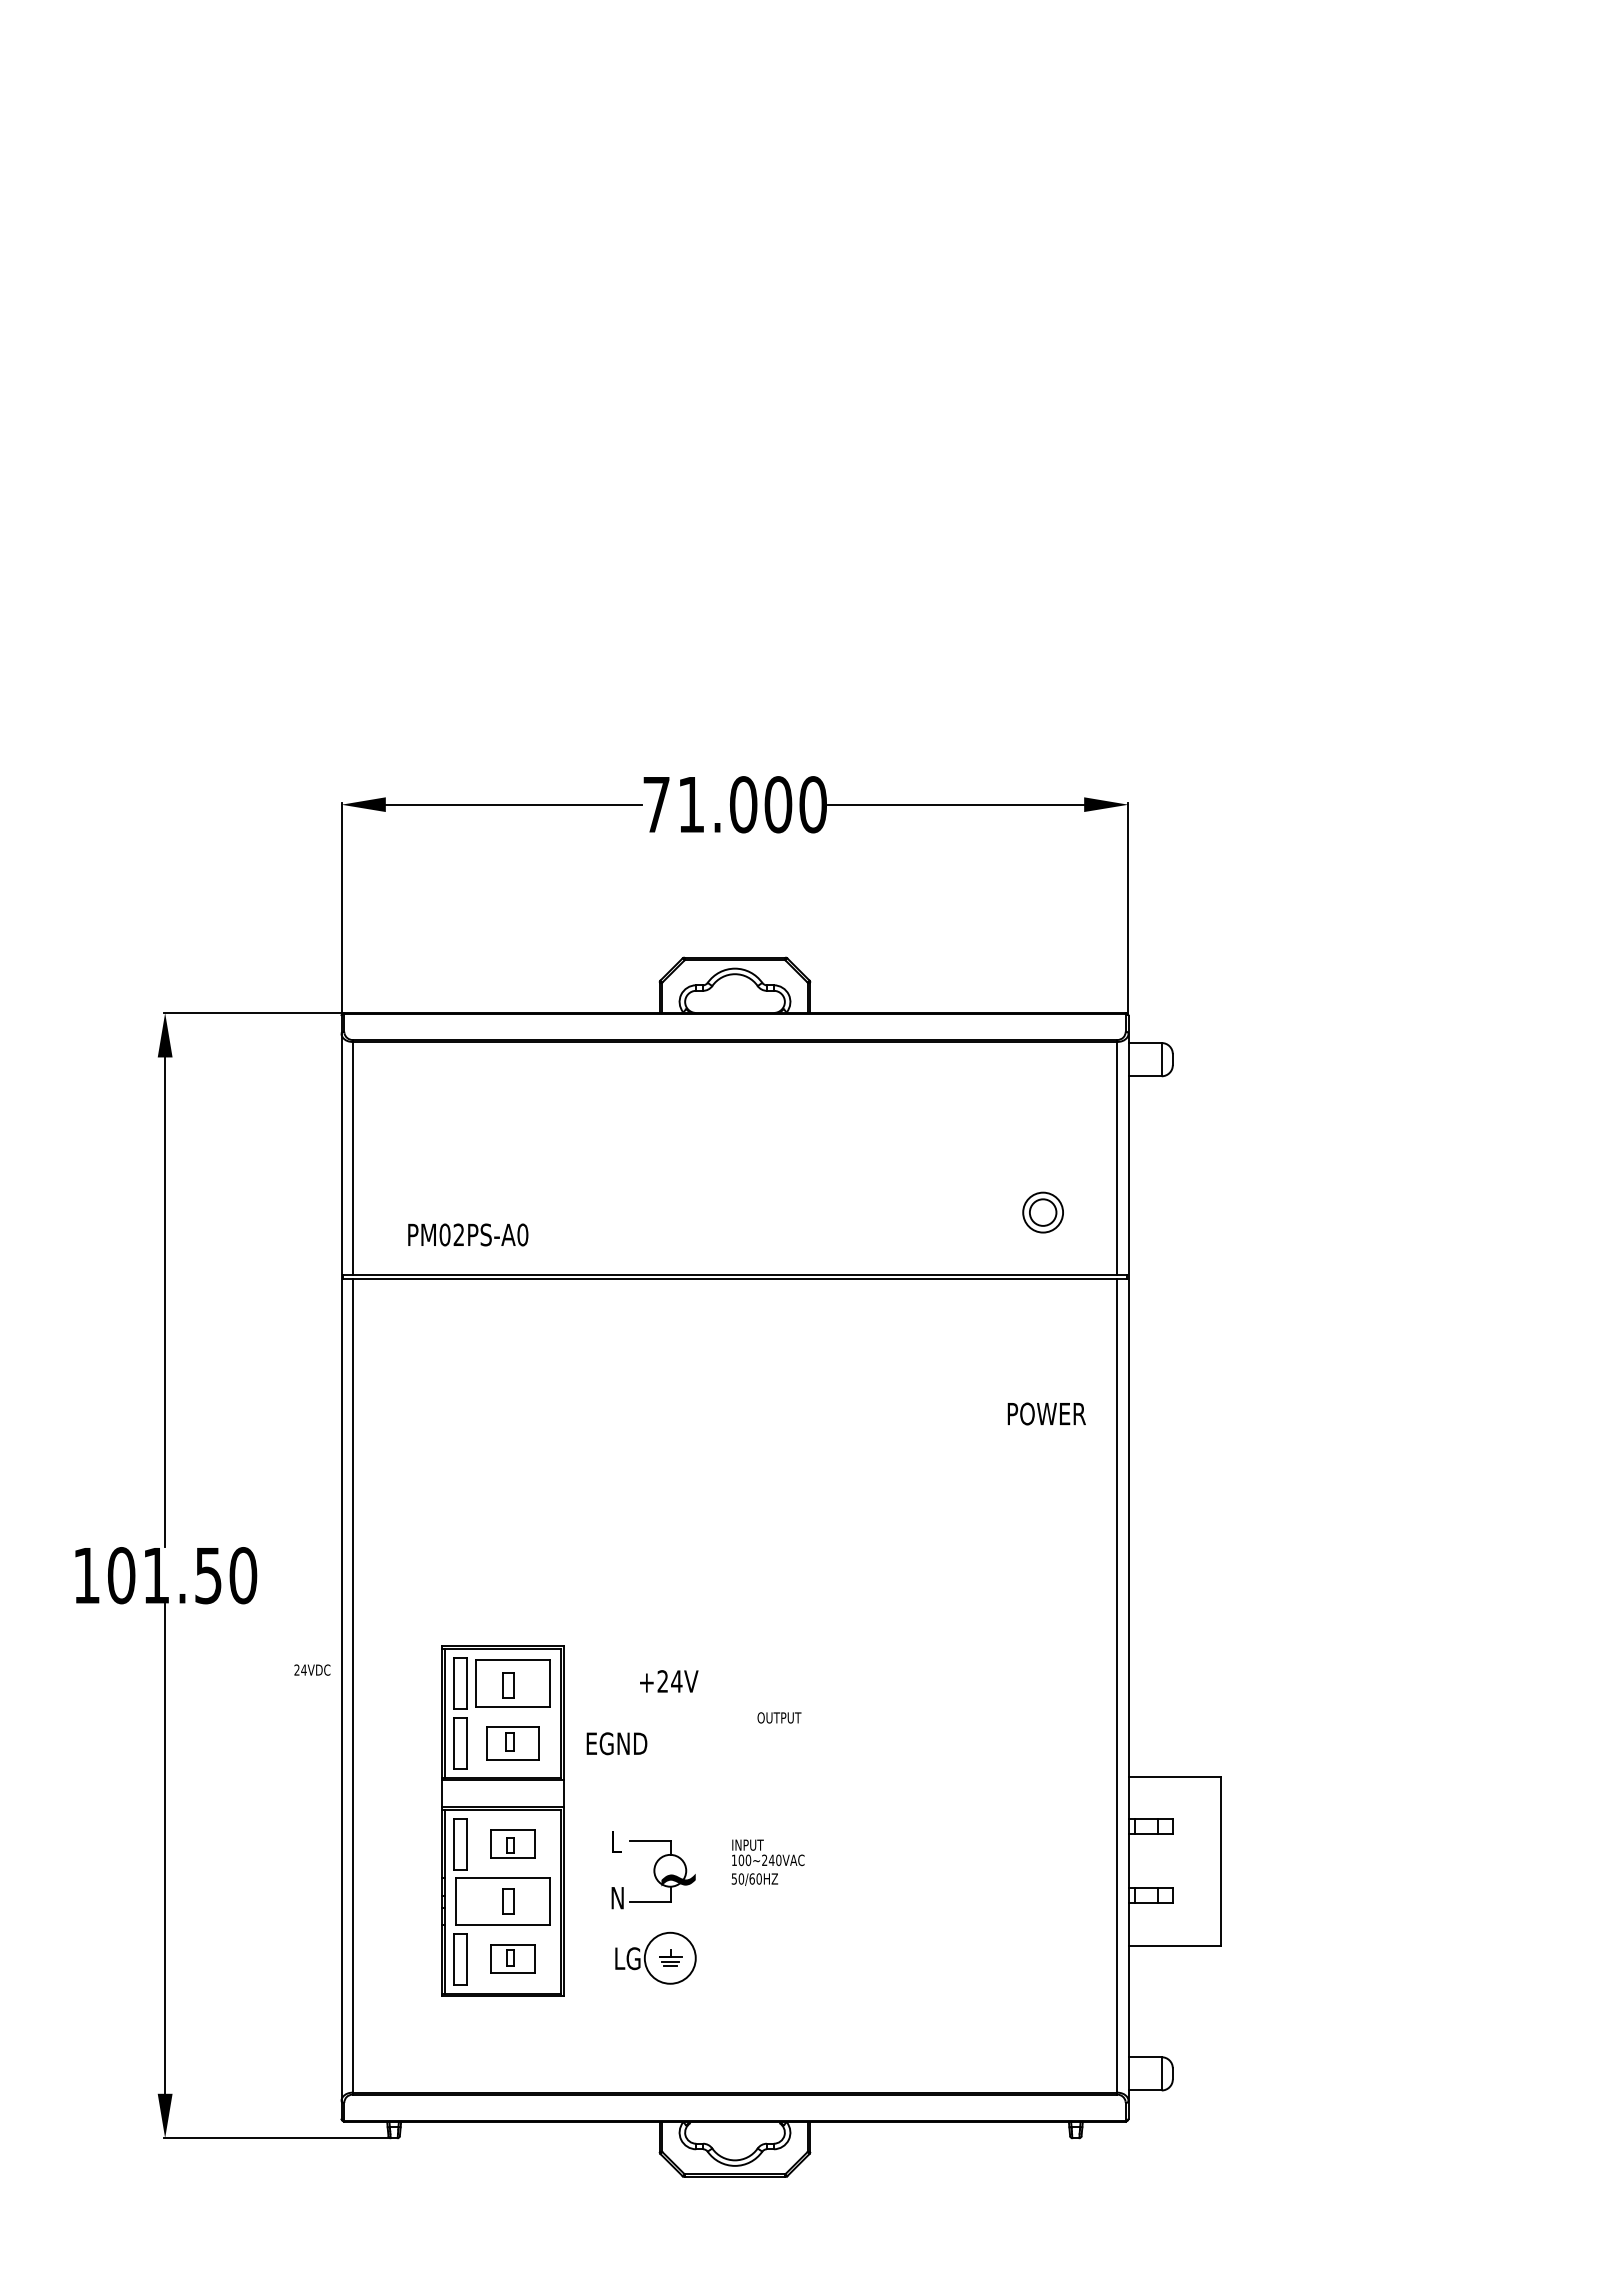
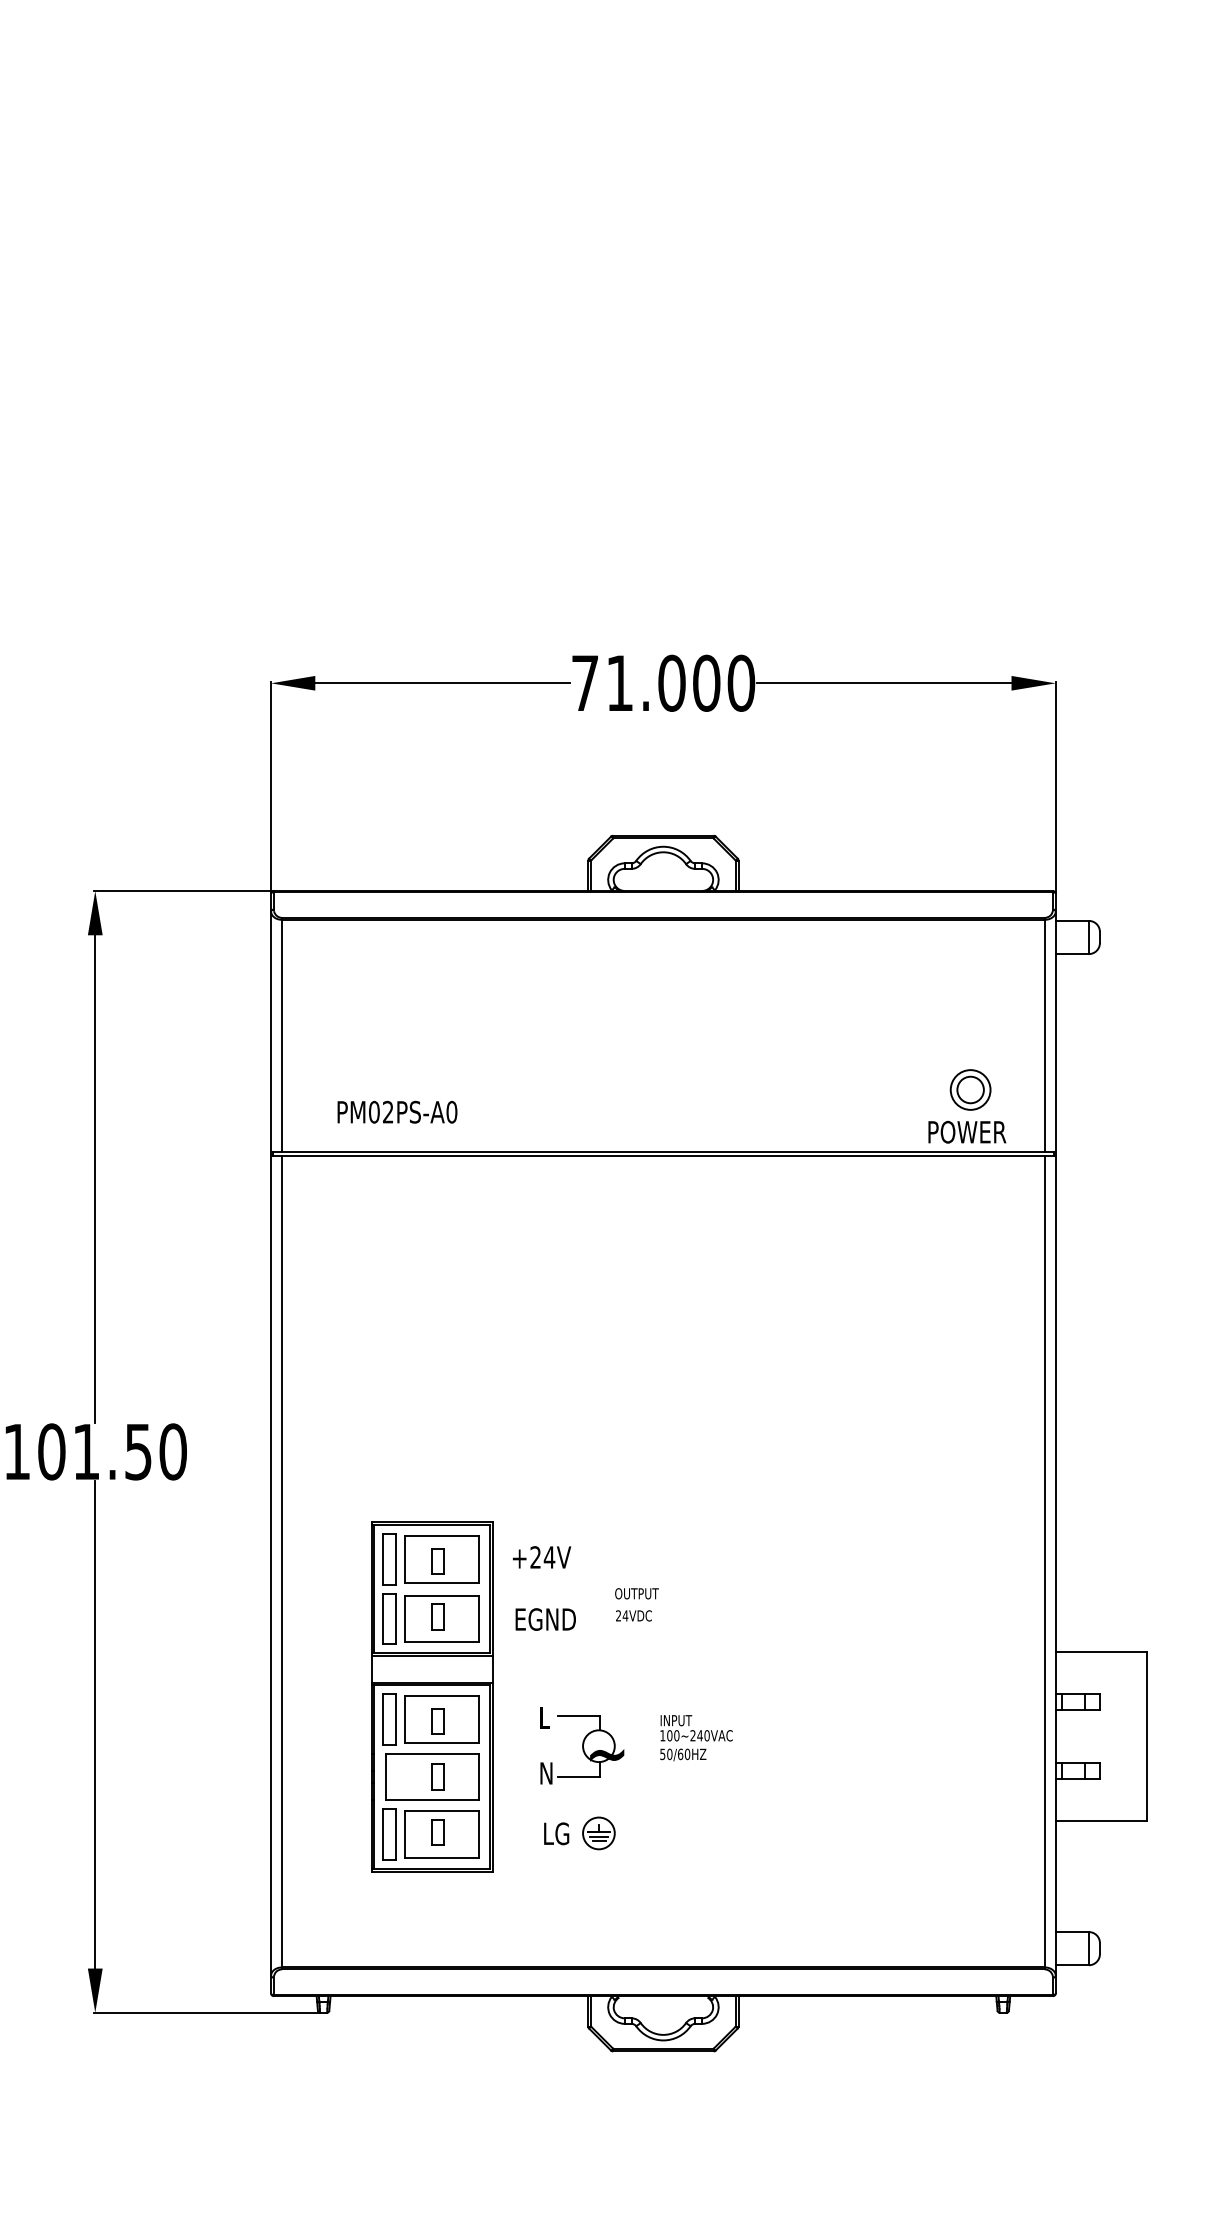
text: (1046, 1413) -> (967, 1131), moved
text: (312, 1669) -> (634, 1615), moved
text: (669, 1681) -> (542, 1557), moved
text: (779, 1717) -> (636, 1593), moved
part: (512, 1743) -> (441, 1619), size x1.43
part: (512, 1843) -> (441, 1718), size x1.67
circle: (670, 1958) -> (599, 1833), size x0.62
part: (512, 1959) -> (441, 1834), size x1.67

